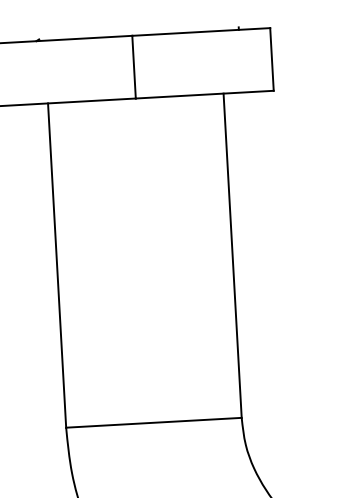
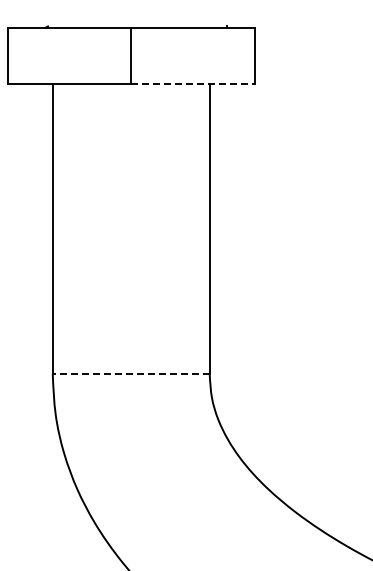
line: (204, 94) -> (192, 83), solid -> dashed
line: (153, 422) -> (130, 373), solid -> dashed

